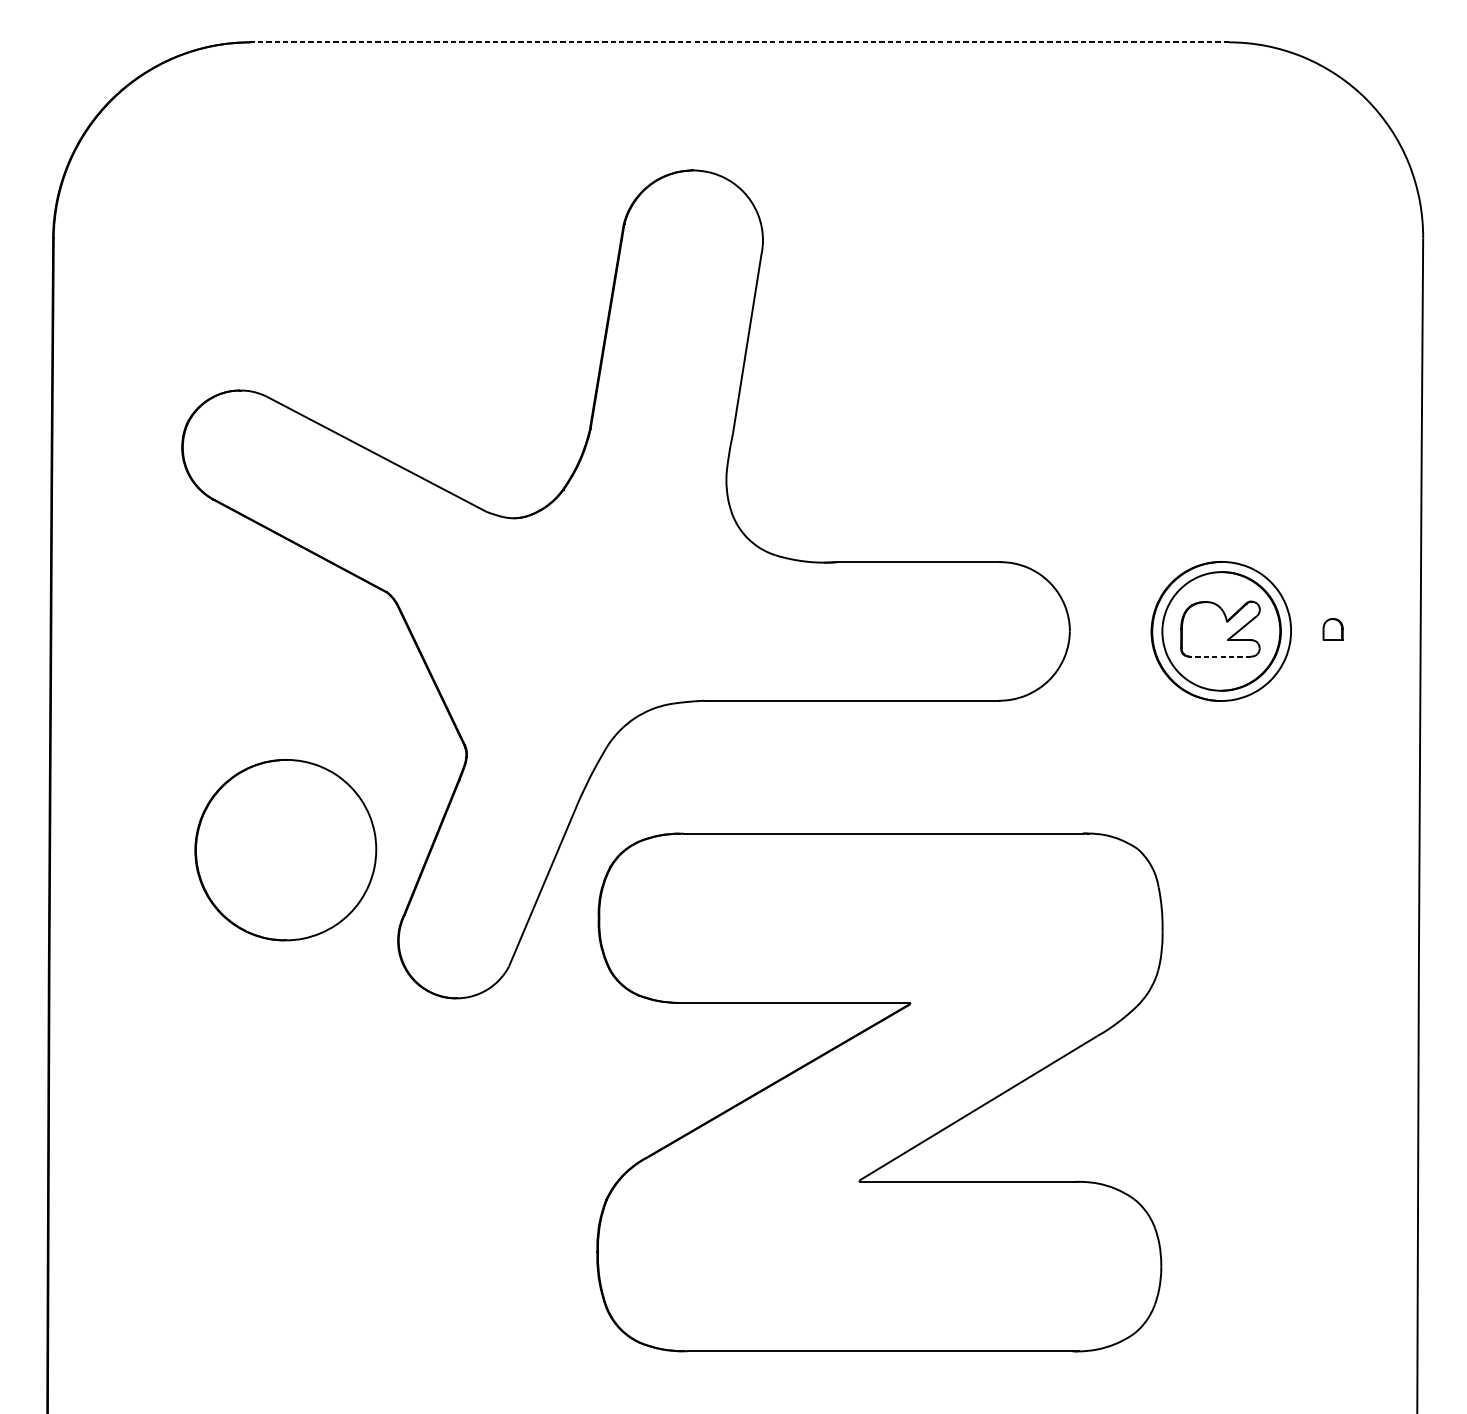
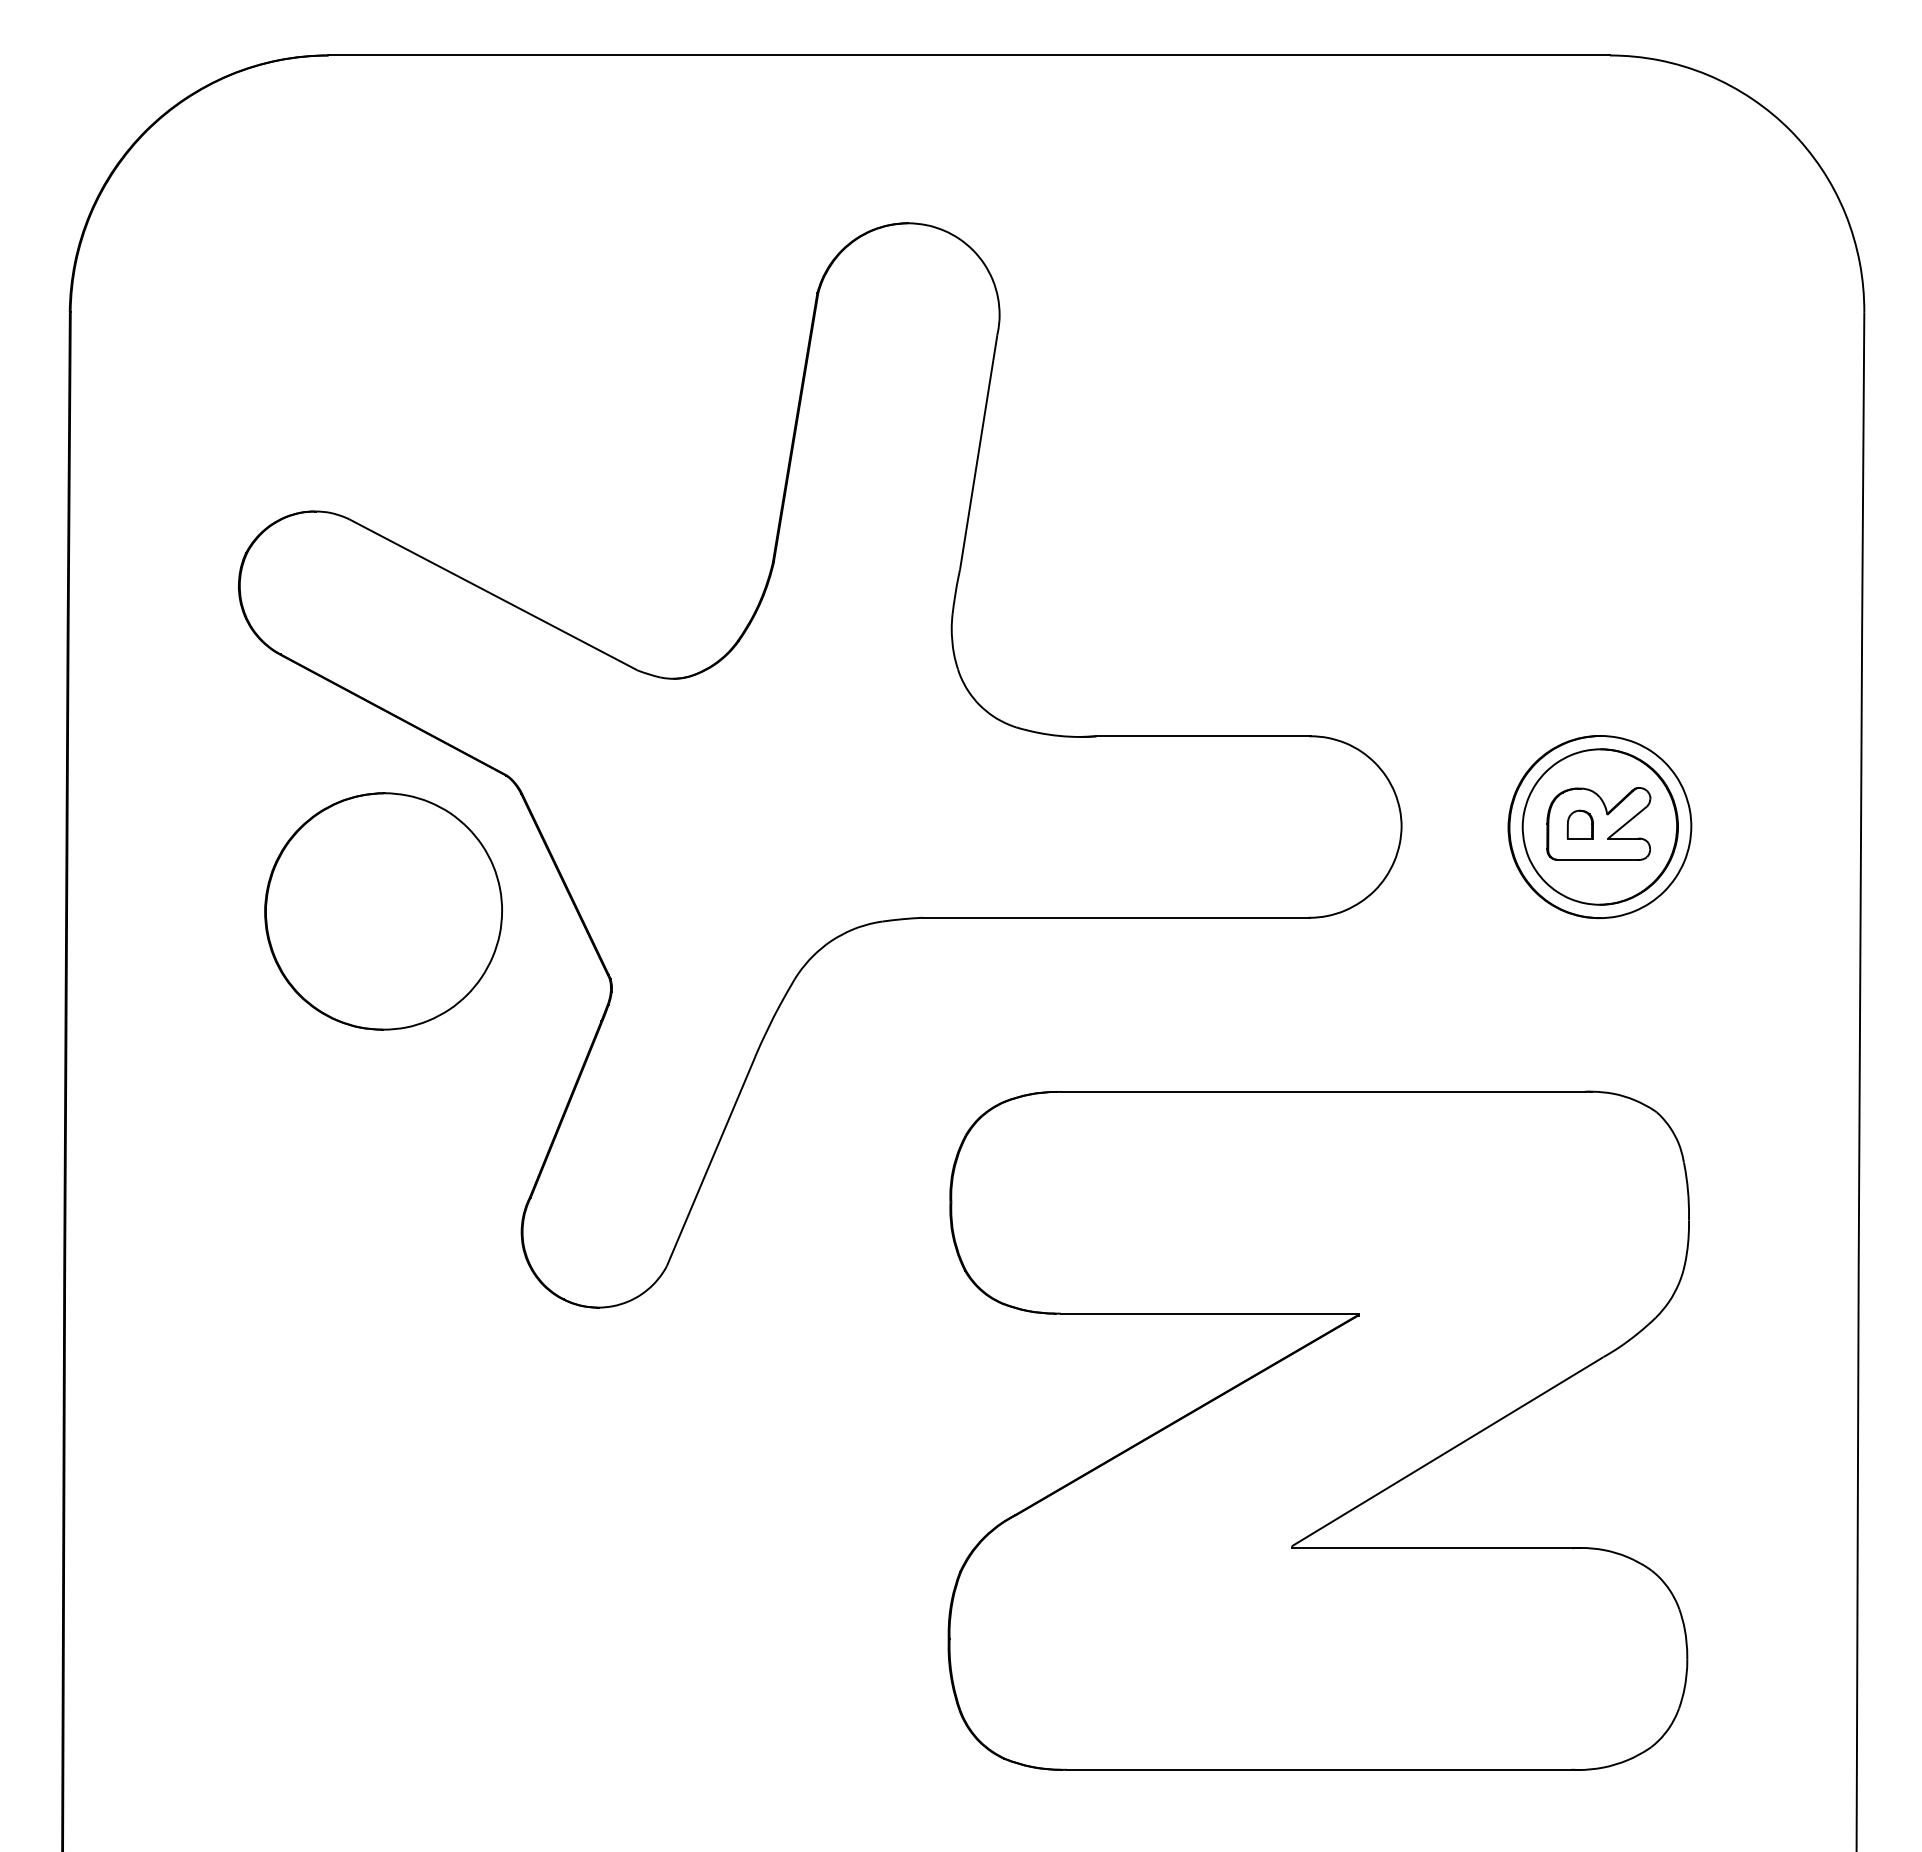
line: (739, 42) -> (969, 55), dashed -> solid
part: (1332, 629) -> (1579, 824), moved
line: (1220, 656) -> (1599, 859), dashed -> solid
part: (285, 850) -> (383, 911), moved
part: (879, 1092) -> (1318, 1430), moved

